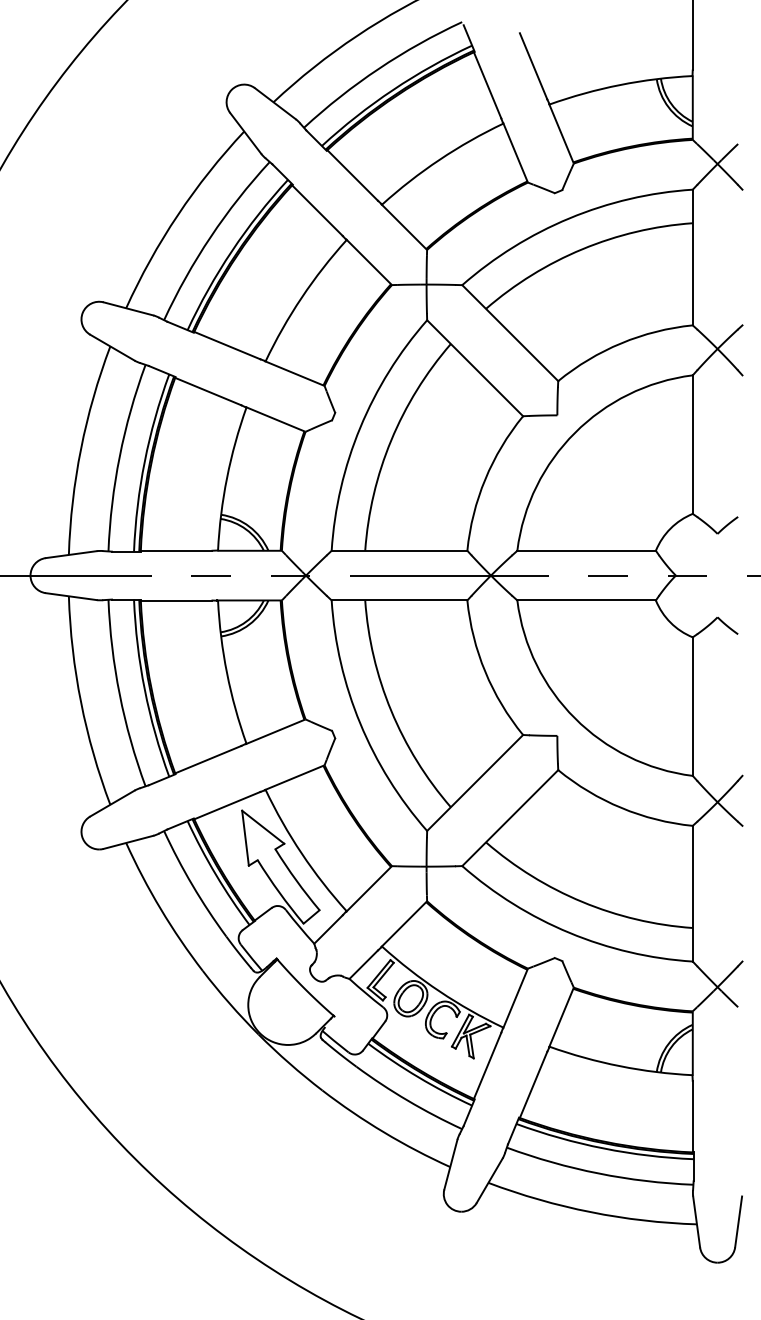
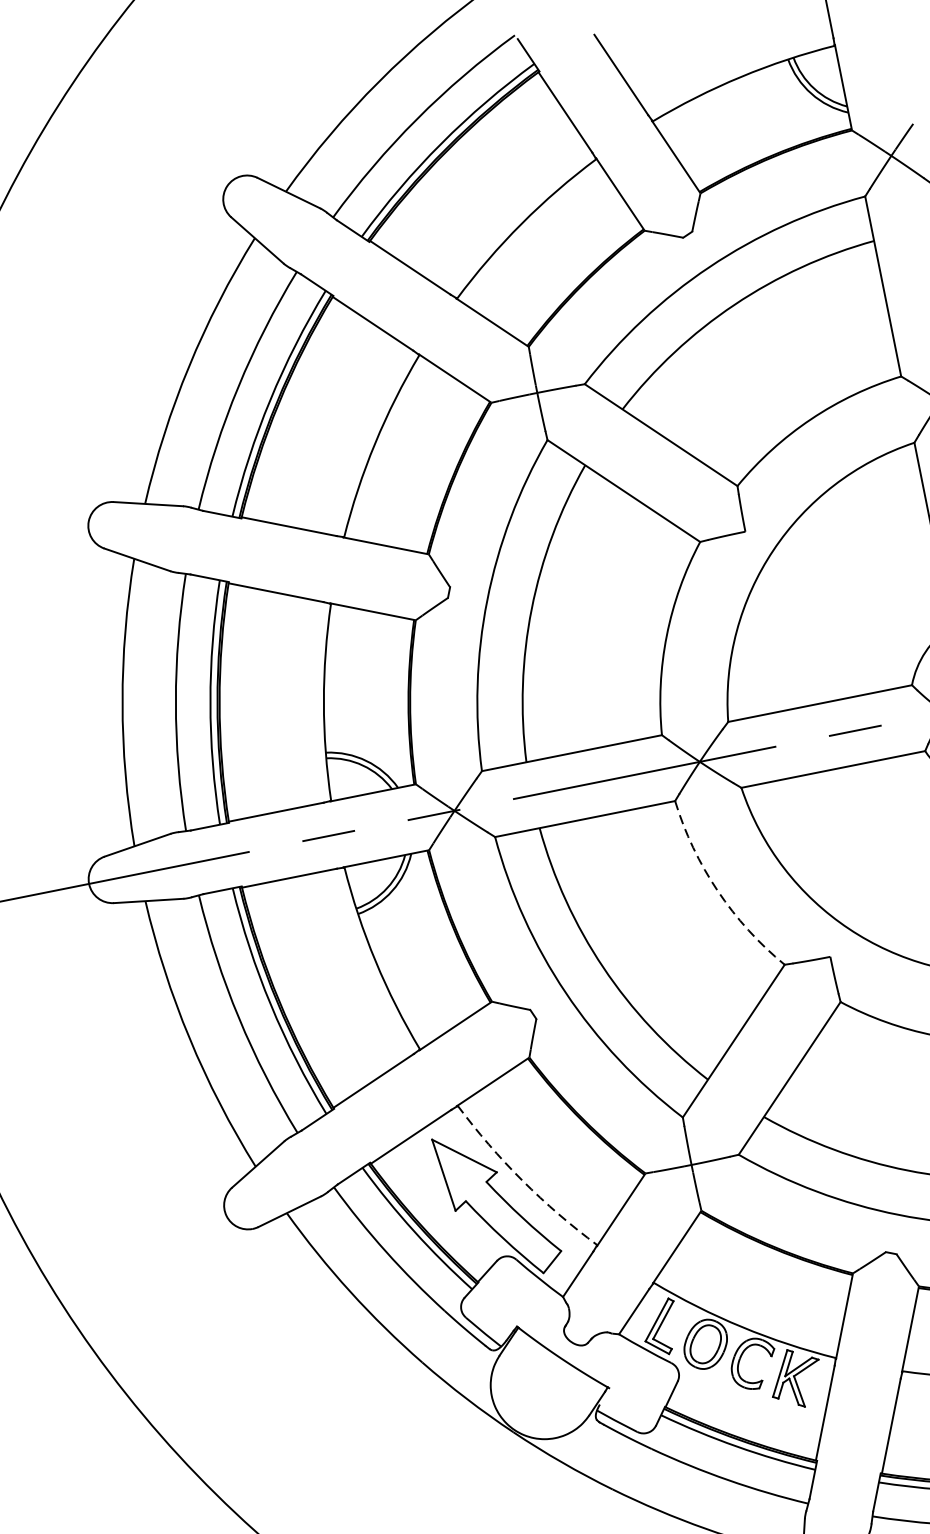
arc: (485, 671) -> (717, 890), solid -> dashed
arc: (301, 853) -> (522, 1180), solid -> dashed

